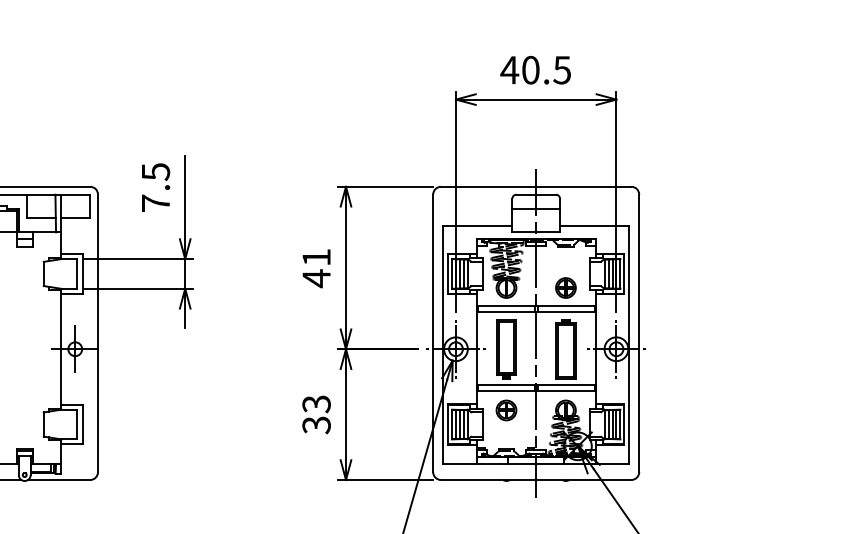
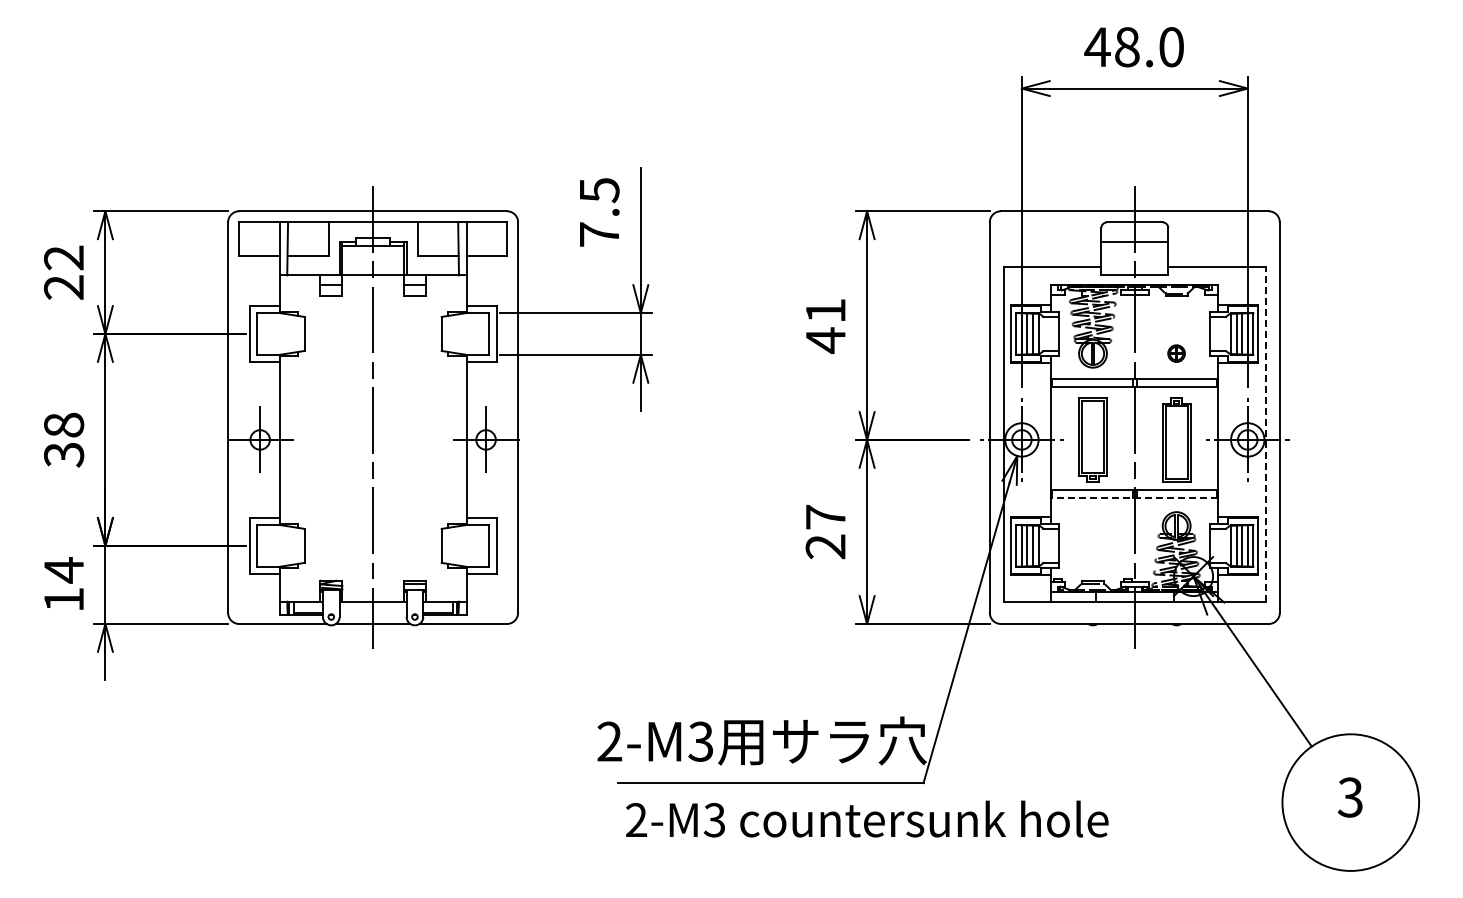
text: (546, 70) -> (1149, 47), 40.5 -> 48.0
part: (565, 287) -> (1176, 353), size x0.6
line: (629, 344) -> (1265, 433), solid -> dashed
line: (535, 390) -> (1134, 498), solid -> dashed
part: (506, 410) -> (1092, 525), removed
text: (316, 414) -> (825, 531), 33 -> 27

